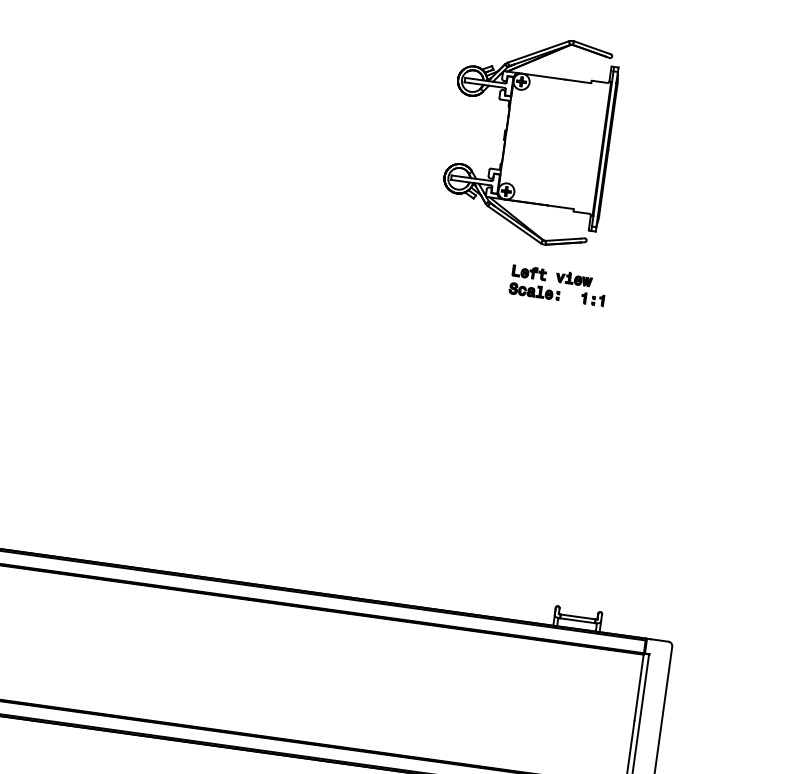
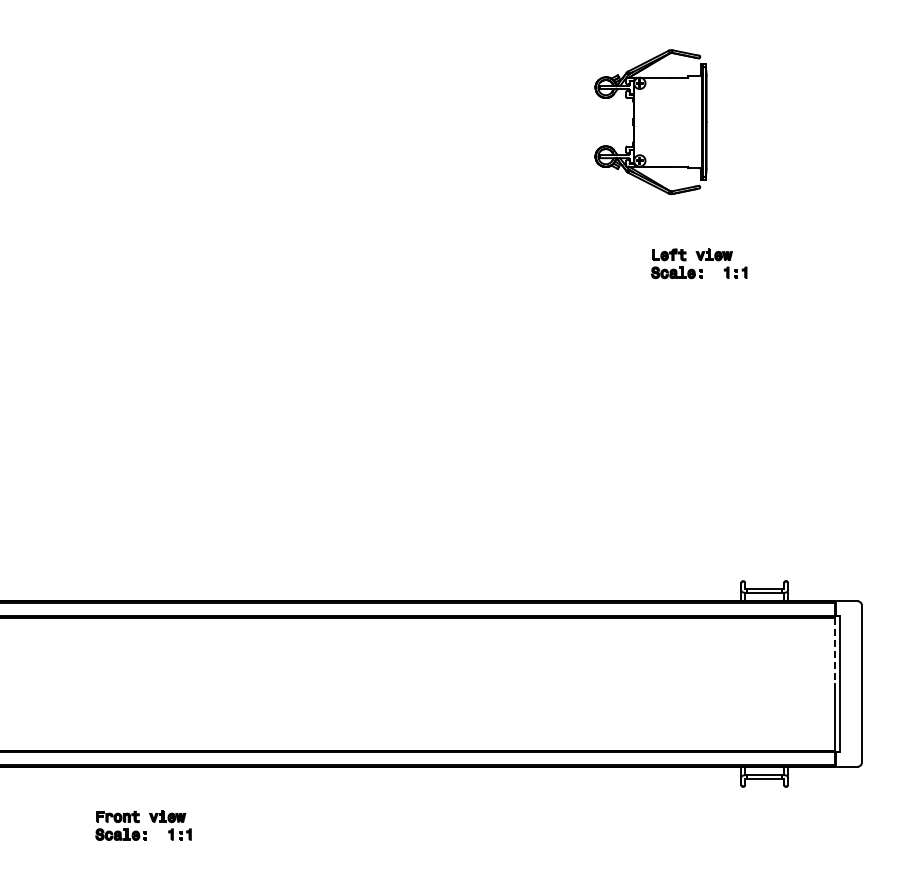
part: (529, 138) -> (650, 121), size x0.7
line: (638, 688) -> (834, 651), solid -> dashed

